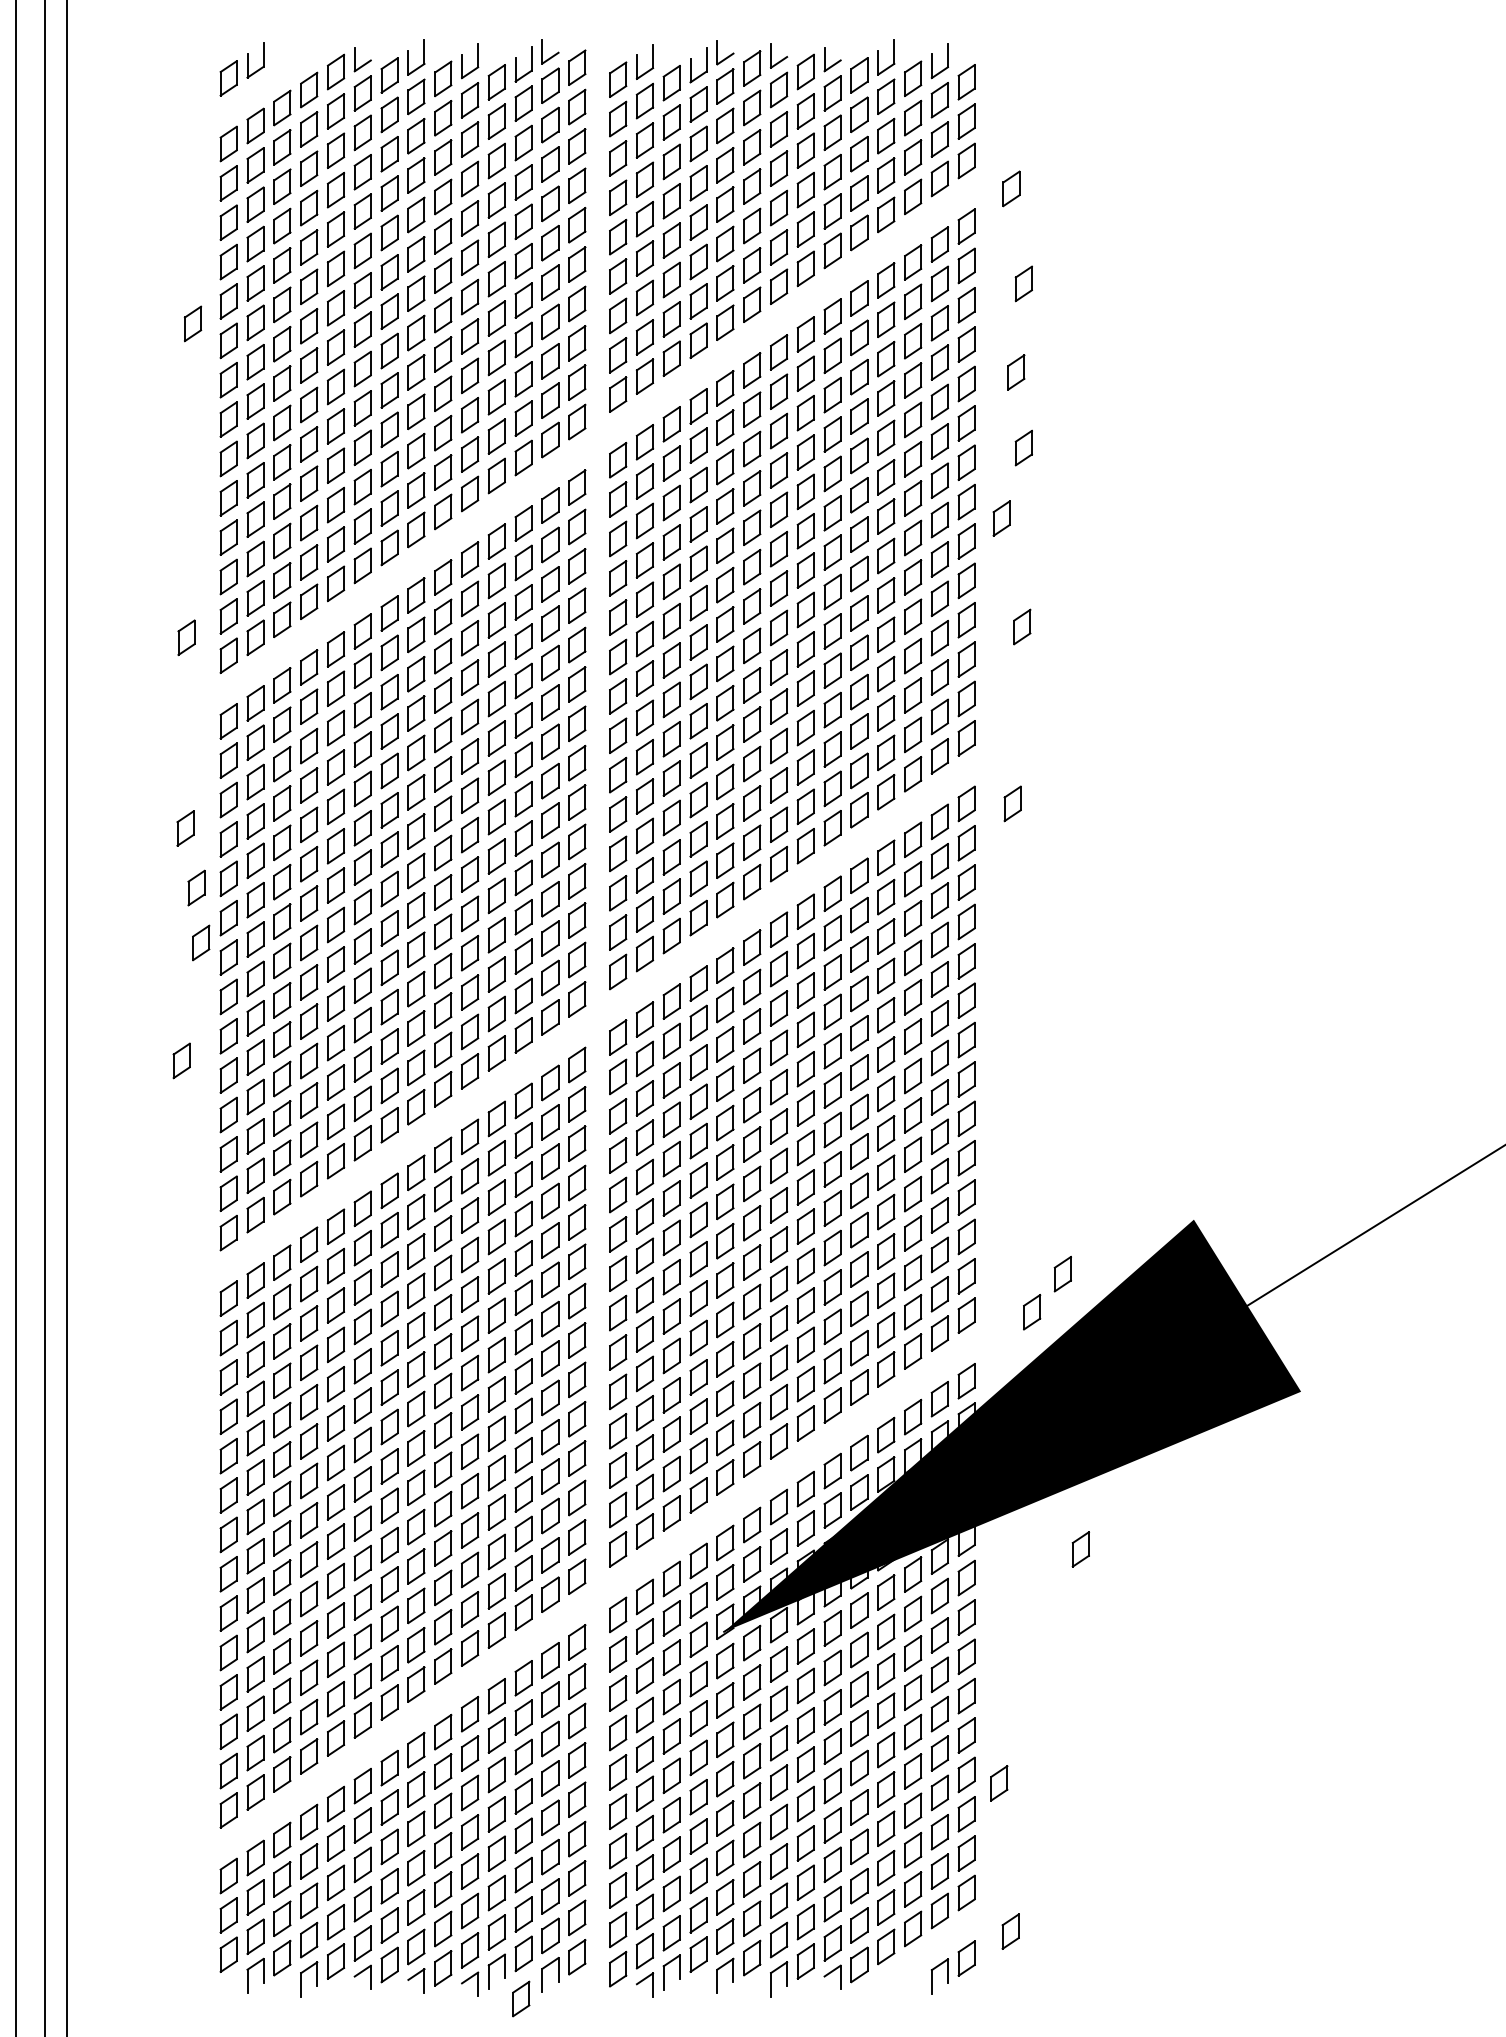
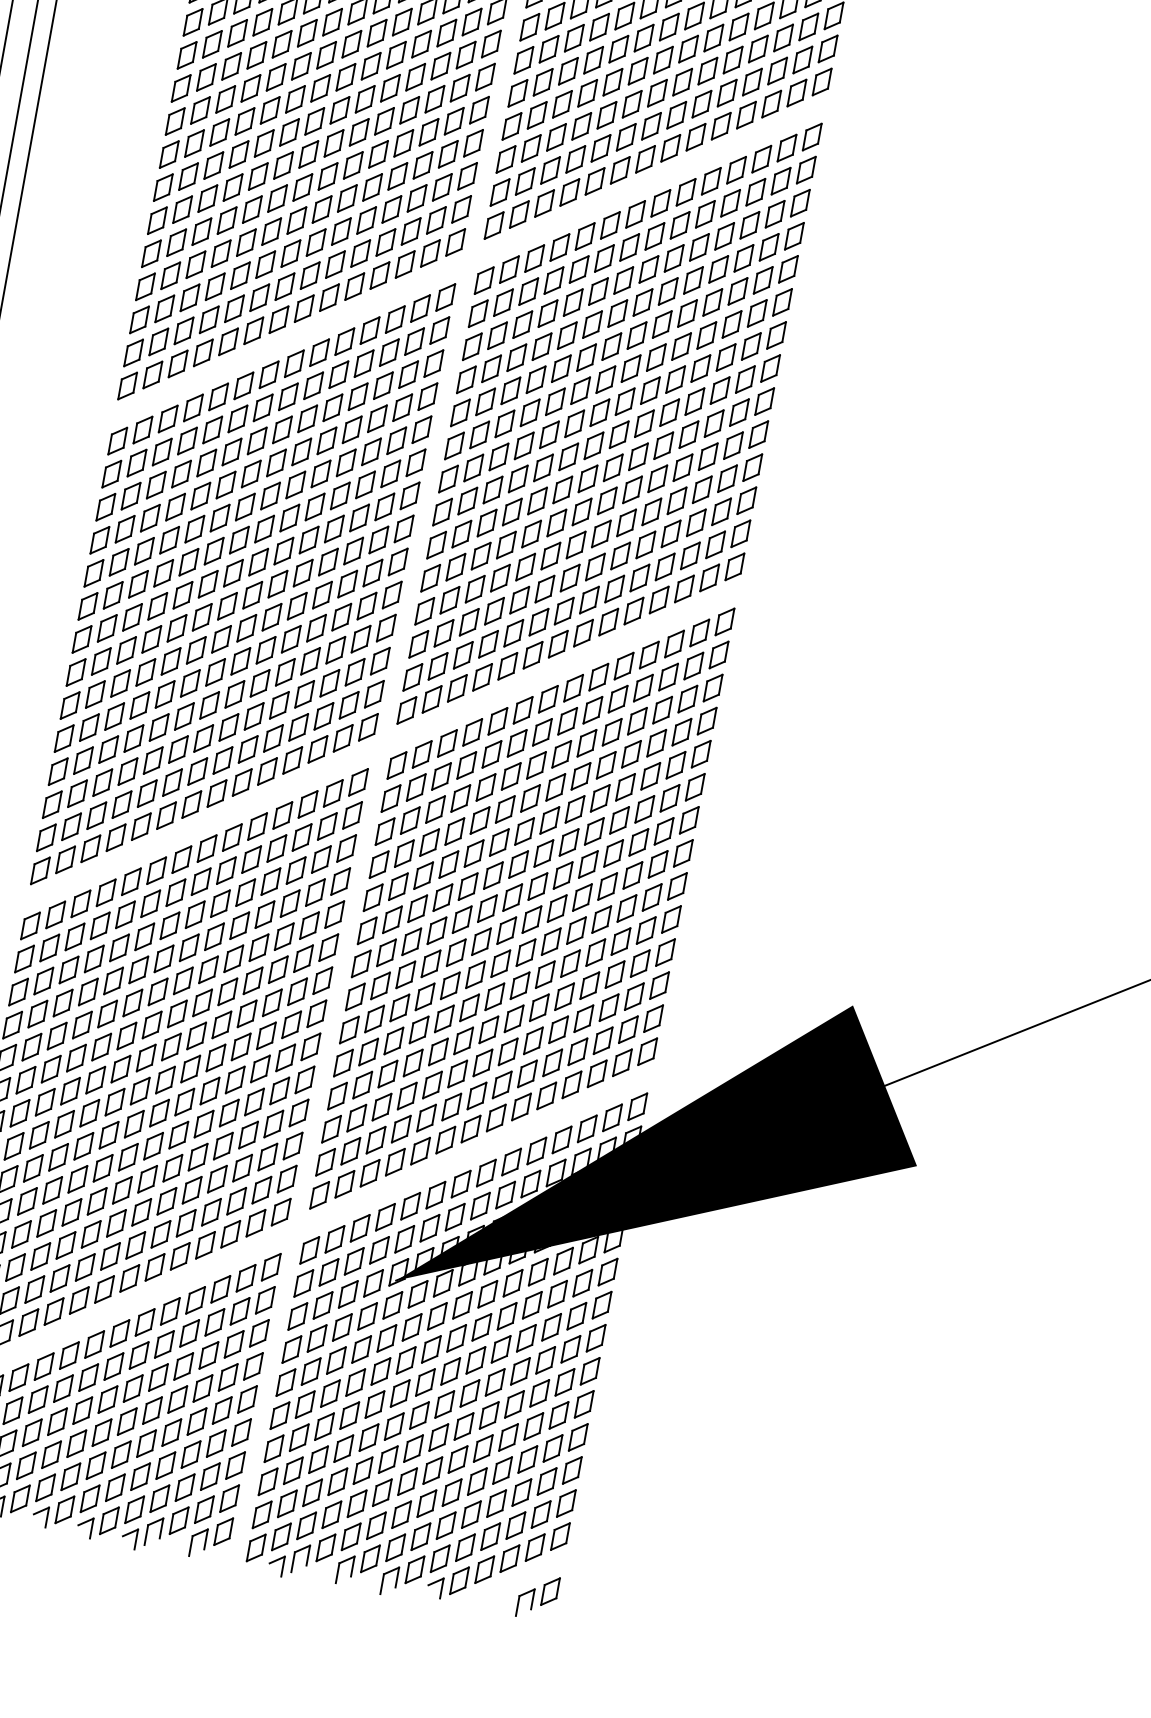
part: (1011, 188) -> (855, 111), removed
part: (1023, 283) -> (851, 193), removed
part: (192, 323) -> (147, 101), removed
part: (1016, 372) -> (832, 267), removed
part: (1023, 447) -> (826, 331), removed
part: (1001, 518) -> (797, 387), removed
part: (1022, 626) -> (798, 481), removed
part: (186, 637) -> (94, 364), removed
part: (1012, 803) -> (763, 628), removed
part: (185, 828) -> (65, 524), removed
part: (196, 887) -> (65, 575), removed
part: (201, 942) -> (61, 622), removed
part: (181, 1060) -> (26, 718), removed
part: (1062, 1274) -> (734, 1031), removed
part: (1032, 1312) -> (703, 1059), removed
part: (1080, 1549) -> (707, 1265), removed
part: (999, 1783) -> (604, 1449), removed
part: (1010, 1931) -> (591, 1575), removed
part: (521, 1998) -> (170, 1557), removed

